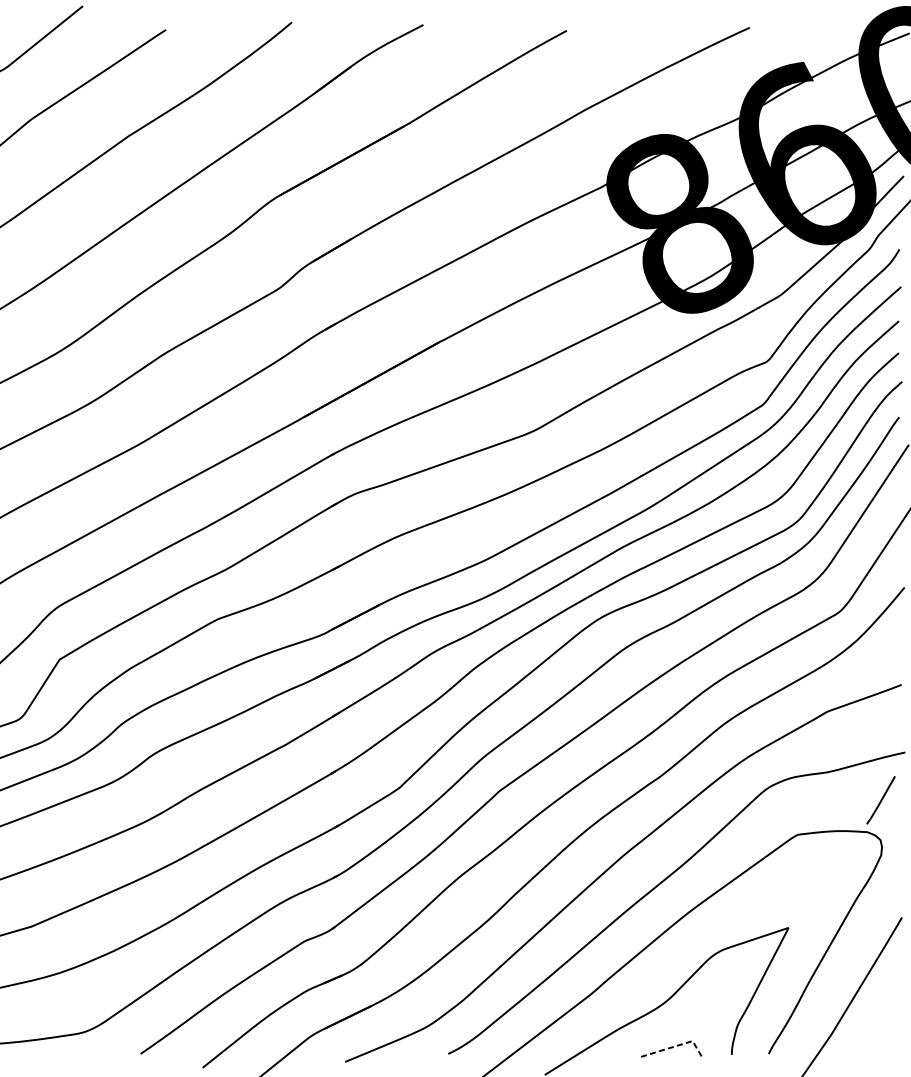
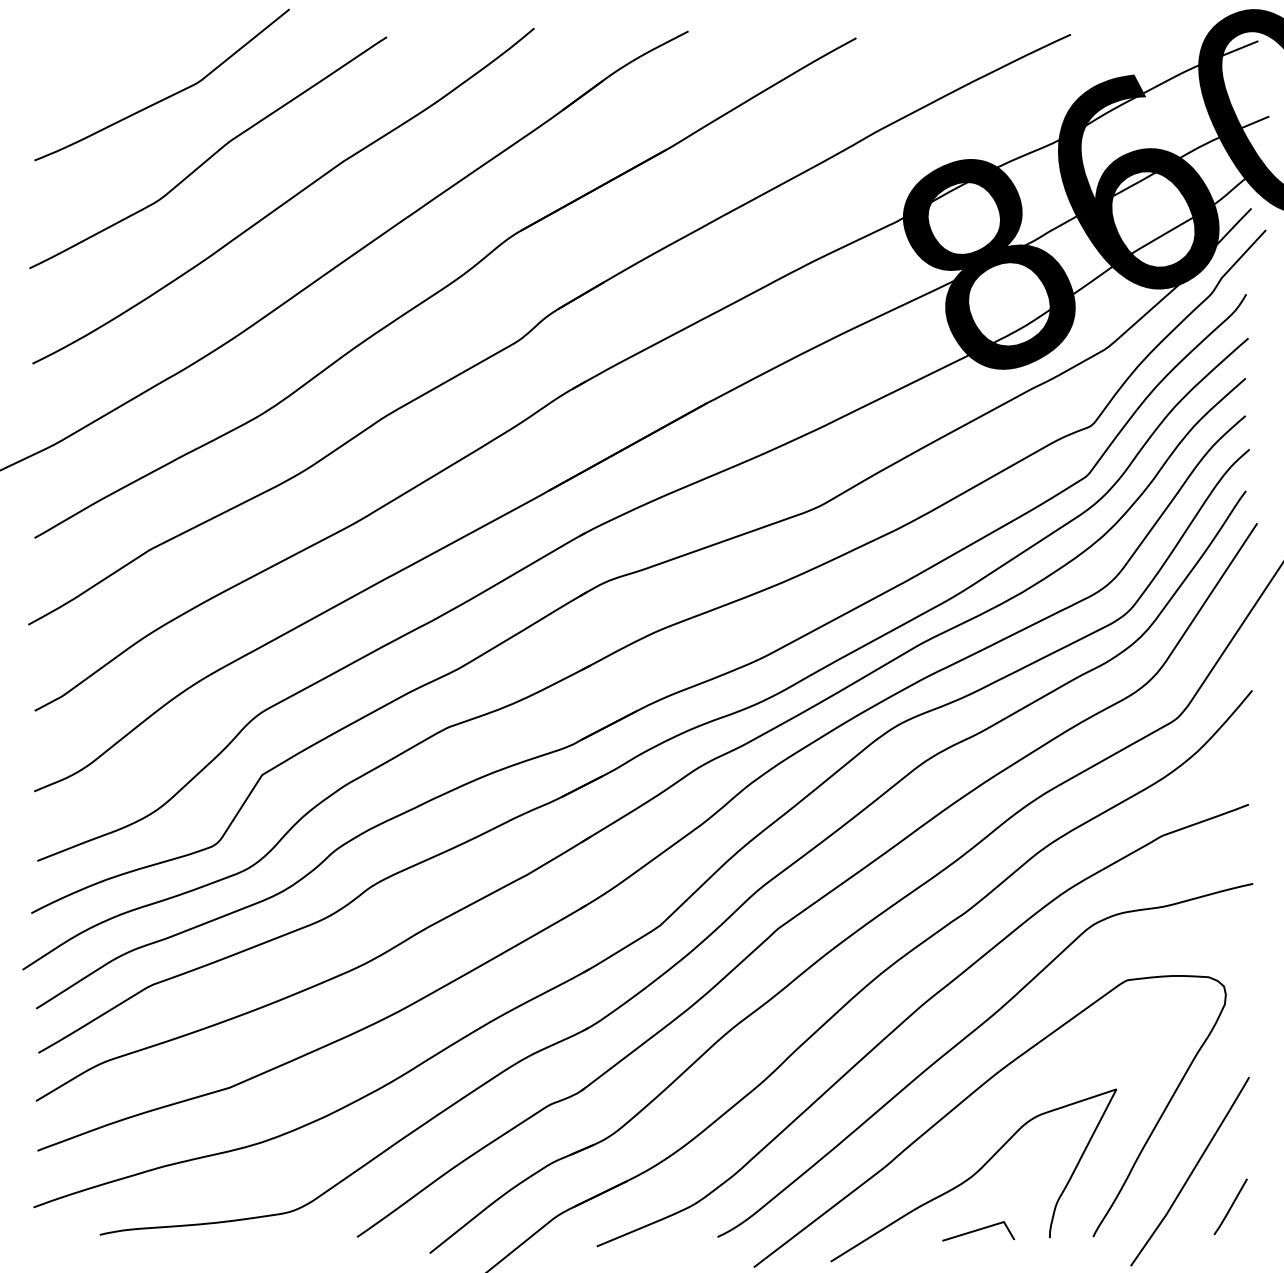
line: (880, 799) -> (1230, 1206), moved
line: (675, 1046) -> (983, 1228), dashed -> solid

